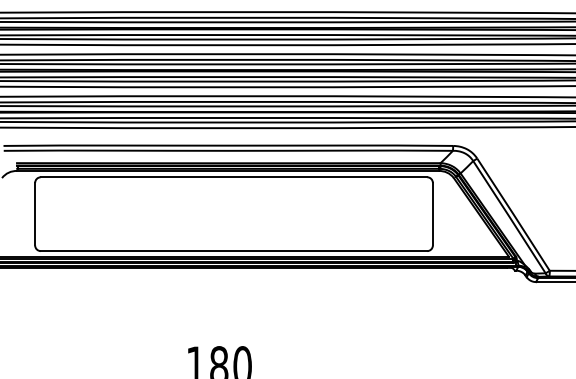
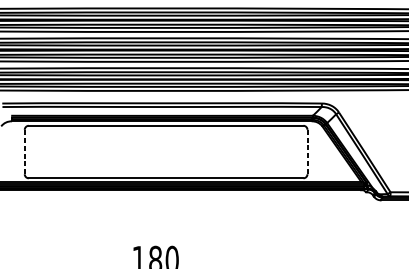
line: (35, 213) -> (25, 151), solid -> dashed
line: (432, 214) -> (307, 152), solid -> dashed

